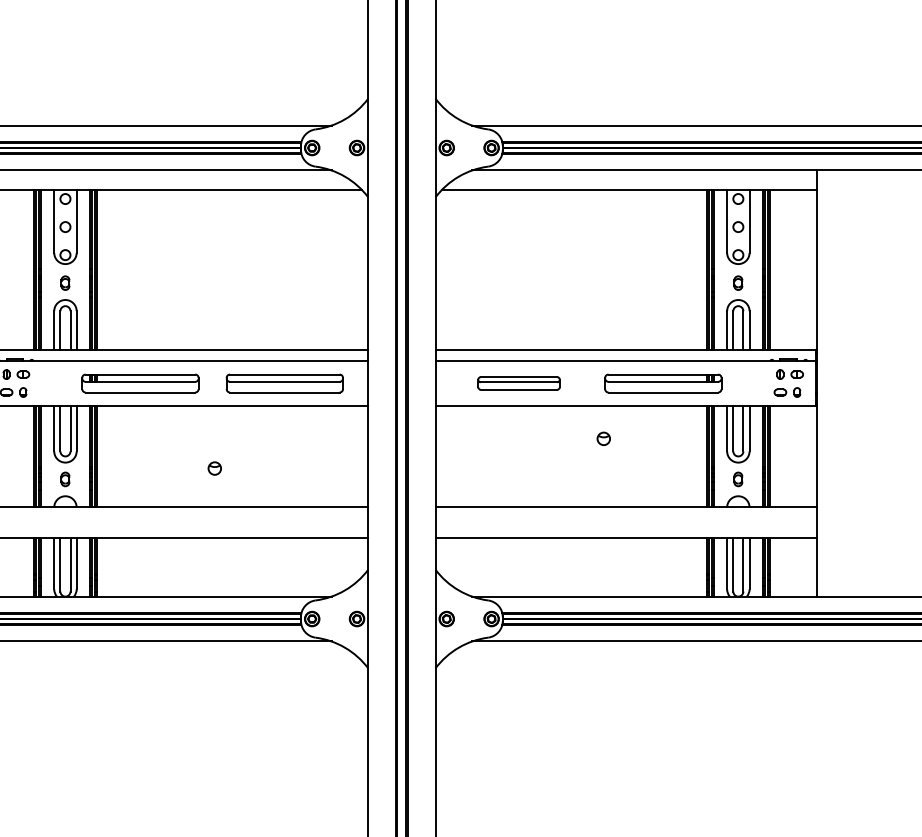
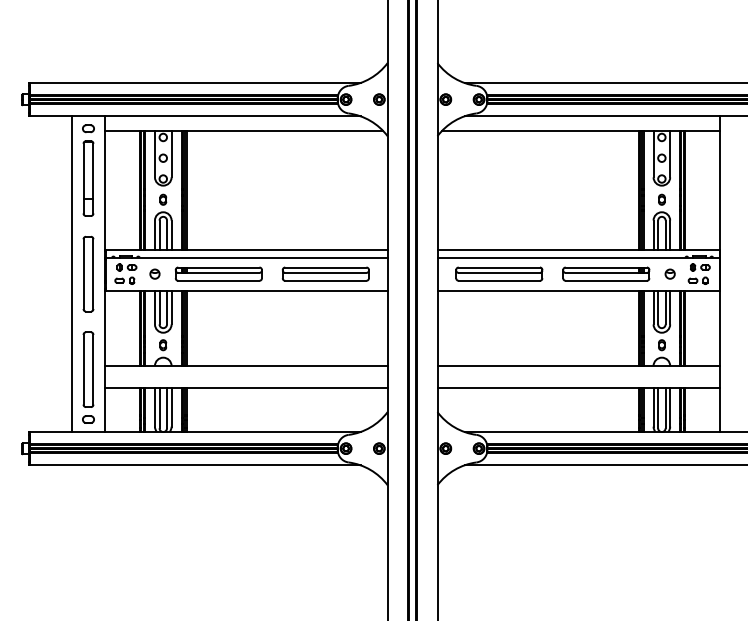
part: (519, 382) -> (499, 273), size x1.43
part: (602, 437) -> (669, 273), moved
part: (214, 467) -> (154, 273), moved

